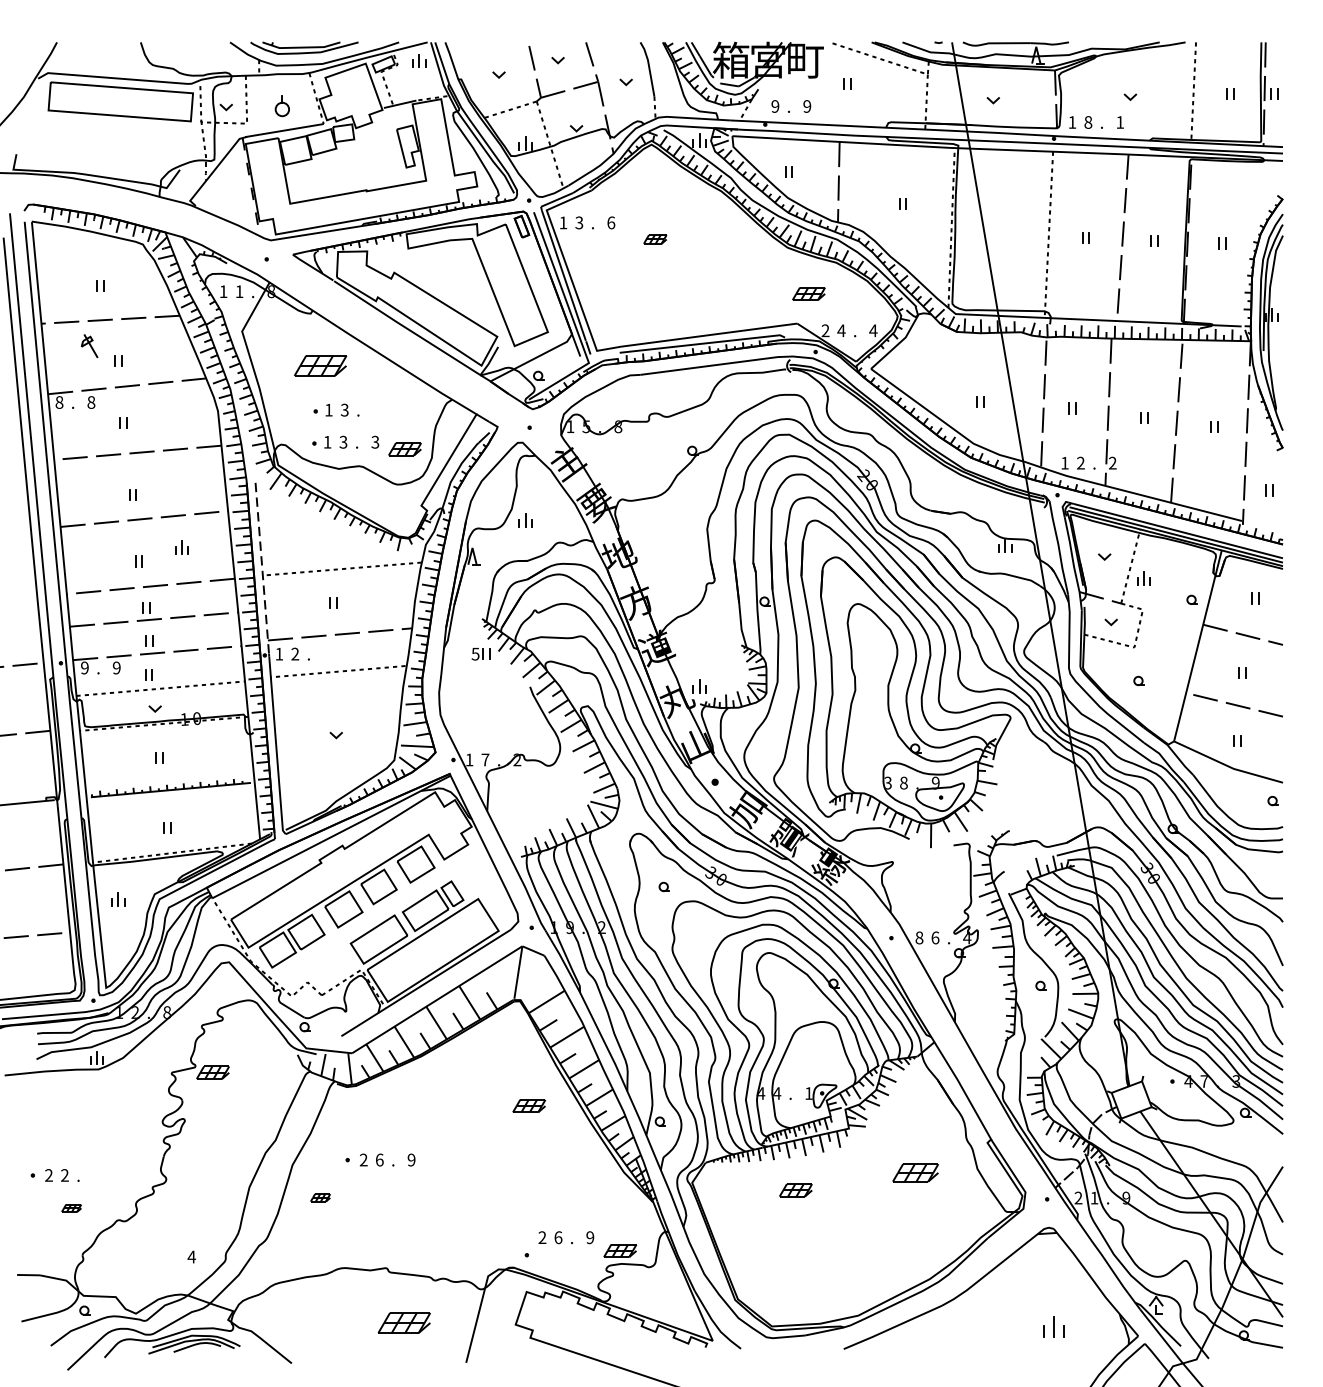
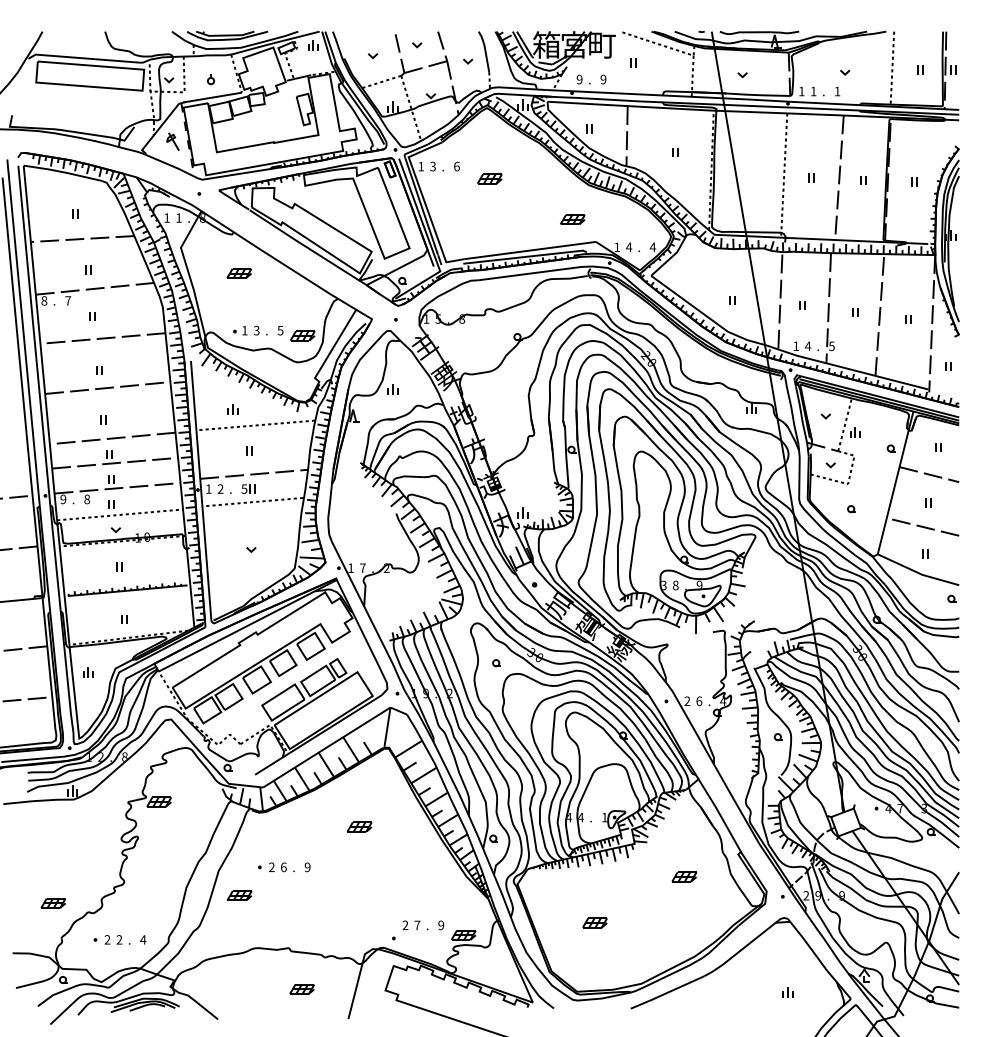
part: (281, 106) -> (210, 79), size x0.62
text: (1088, 122) -> (813, 91), 8 -> 1
part: (654, 238) -> (489, 178), size x1.43
part: (808, 293) -> (572, 219), moved
text: (826, 329) -> (617, 246), 2 -> 1
part: (89, 345) -> (172, 141), moved
part: (319, 365) -> (238, 273), size x0.62
text: (91, 401) -> (68, 300), 8 -> 7
part: (336, 409) -> (251, 306), removed
text: (375, 440) -> (280, 329), 3 -> 5
text: (1081, 462) -> (808, 345), 2 -> 4
text: (1112, 463) -> (831, 346), 2 -> 5
part: (181, 547) -> (232, 409), moved
line: (262, 569) -> (196, 425), dashed -> solid
part: (480, 653) -> (248, 488), moved
text: (117, 668) -> (87, 499), 9 -> 8
text: (919, 938) -> (687, 701), 8 -> 2
part: (529, 1105) -> (359, 826), moved
part: (914, 1172) -> (683, 876), size x0.71
part: (54, 1174) -> (111, 939), moved
part: (795, 1189) -> (594, 922), moved
part: (320, 1197) -> (239, 895), size x1.67
text: (1093, 1197) -> (817, 895), 1 -> 9
part: (71, 1208) -> (53, 903), size x1.67
text: (558, 1237) -> (417, 925), 6 -> 7
part: (403, 1323) -> (301, 989), size x0.62
part: (1053, 1327) -> (787, 992), size x0.62

